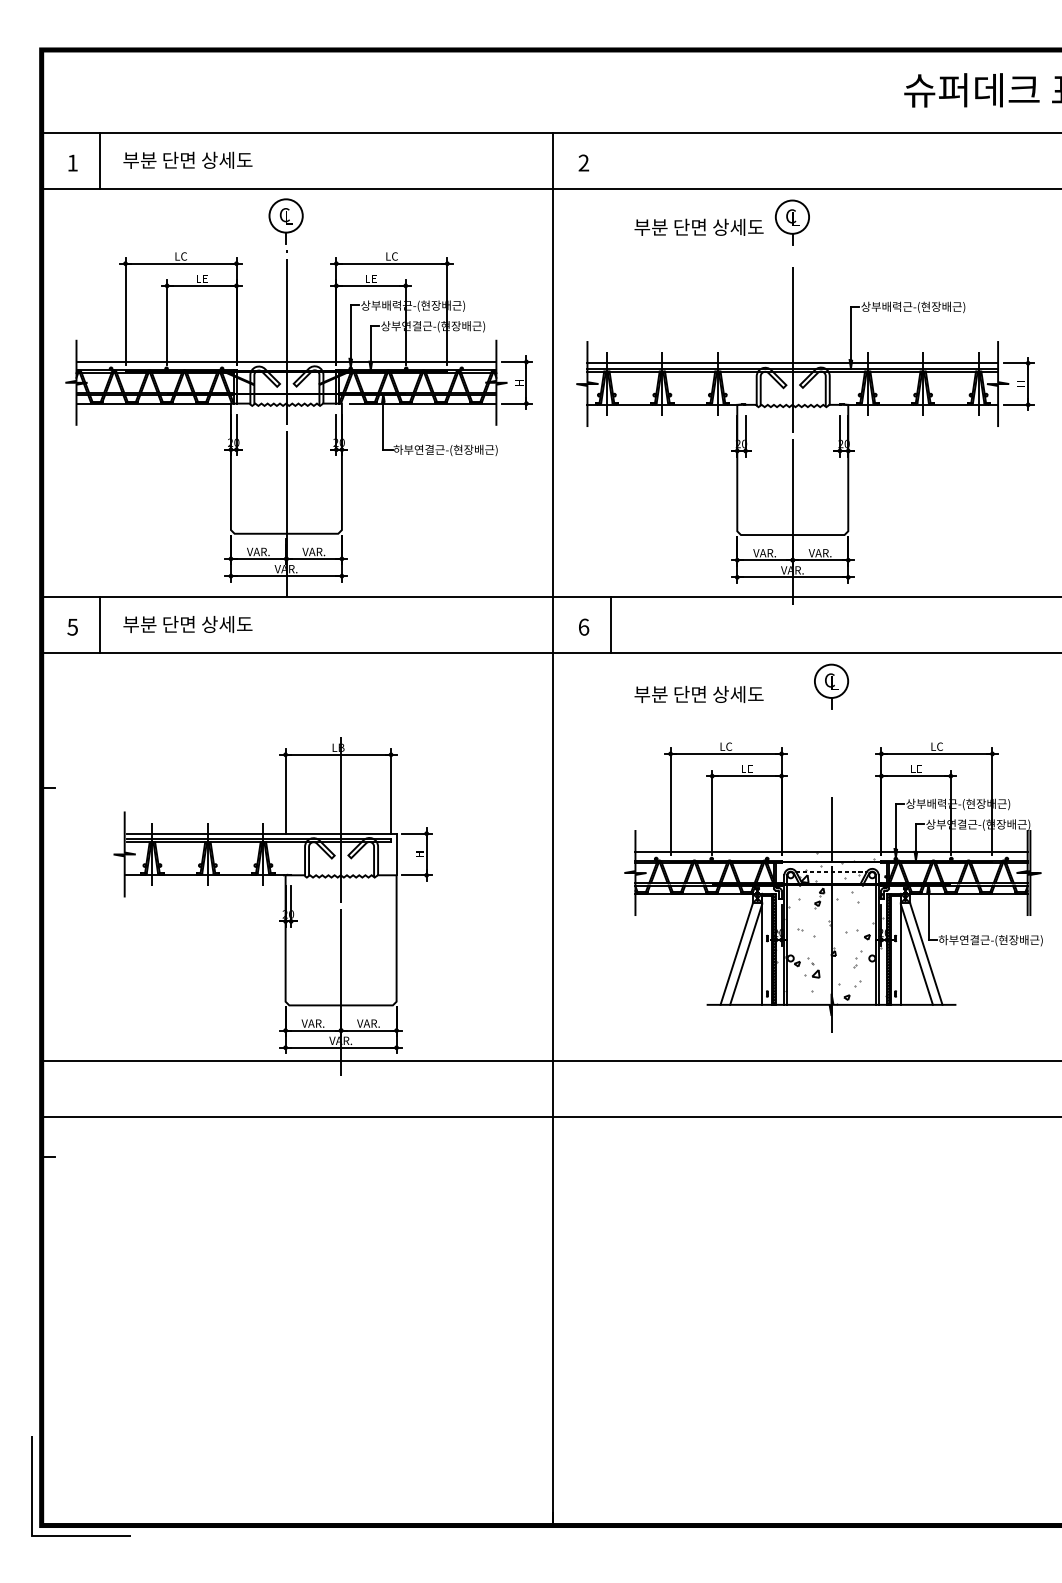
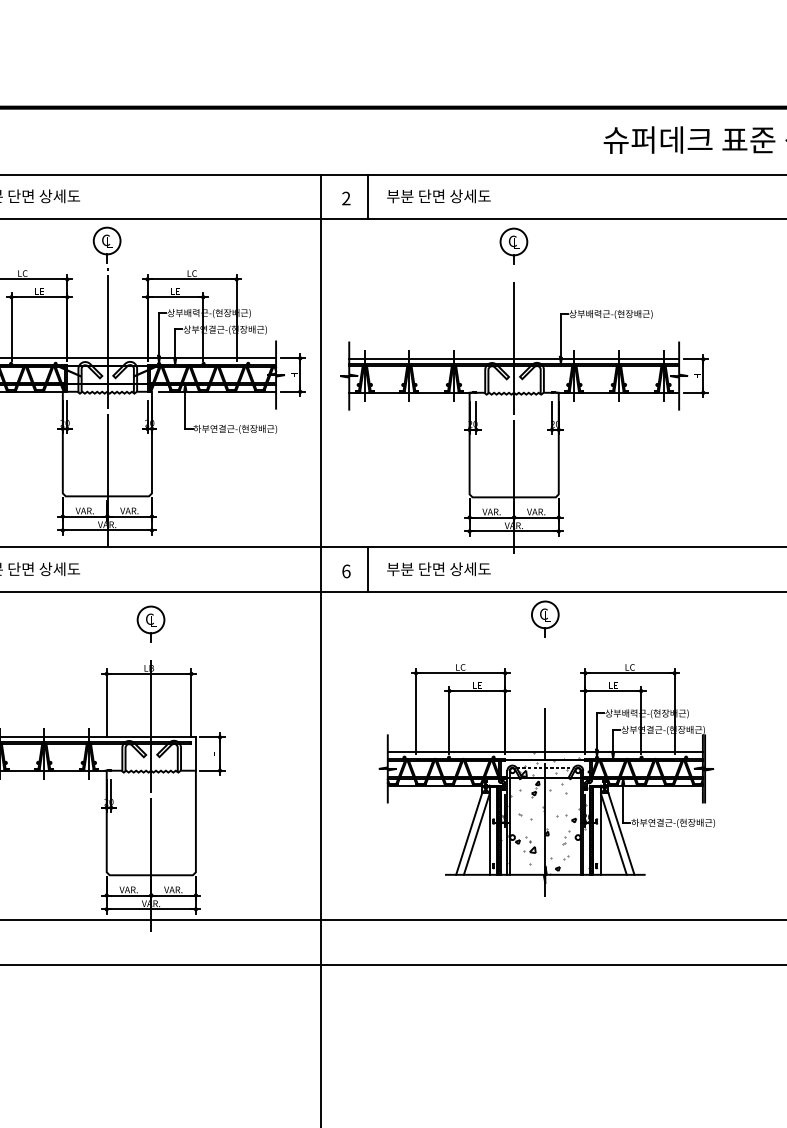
line: (611, 160) -> (368, 196), added
text: (698, 226) -> (438, 195), moved
part: (340, 692) -> (150, 623), added
text: (698, 694) -> (438, 569), moved

